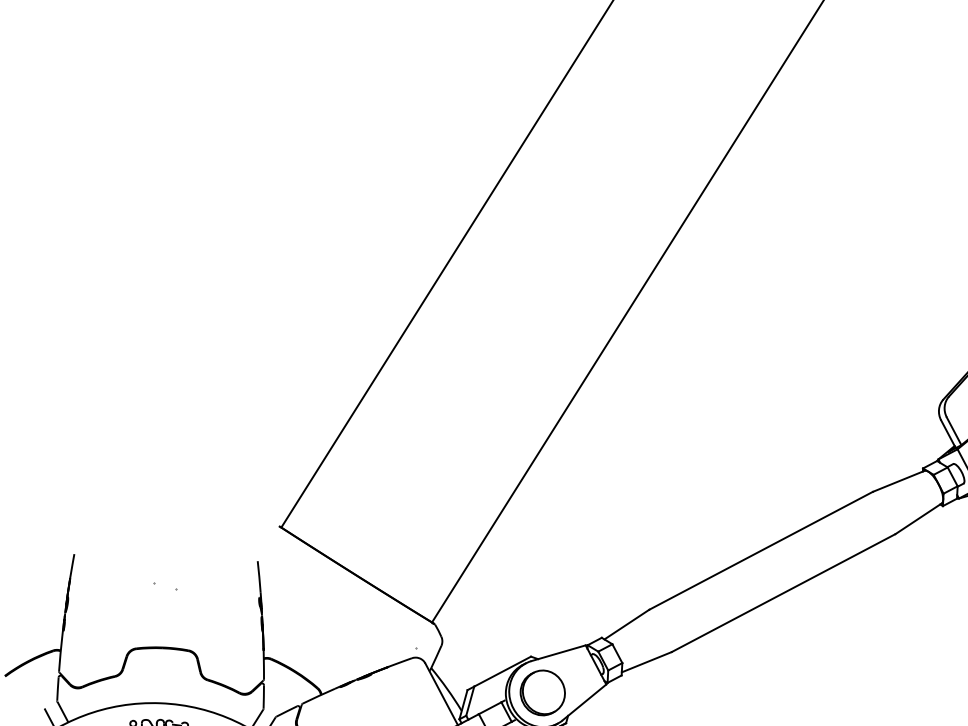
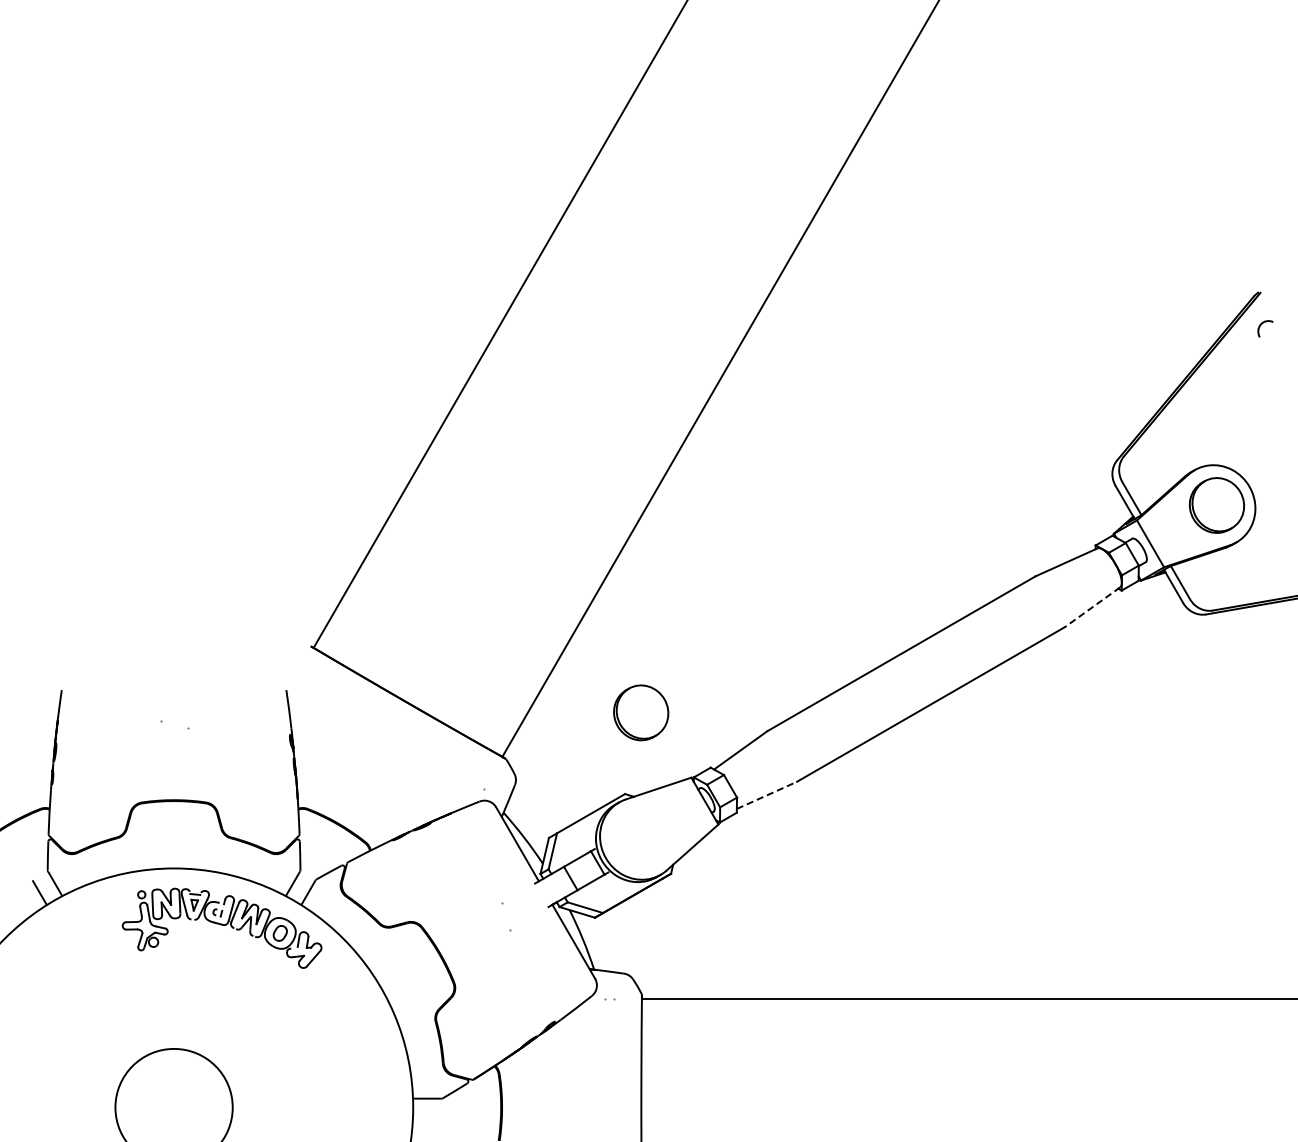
line: (918, 519) -> (1092, 607), solid -> dashed
line: (646, 662) -> (766, 795), solid -> dashed
part: (543, 692) -> (641, 712), moved

